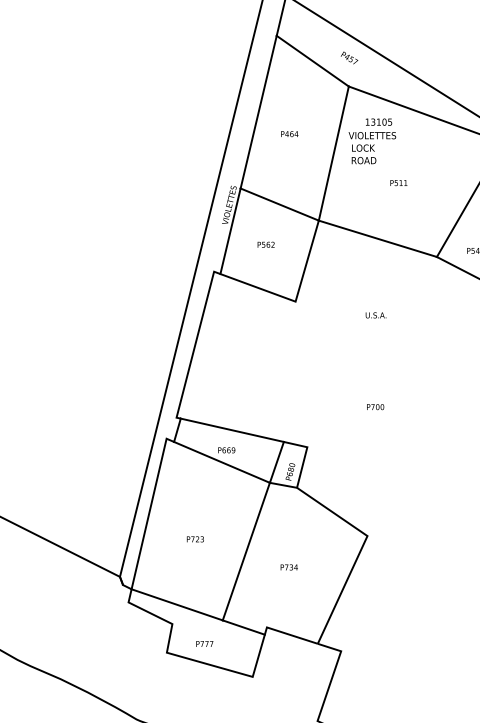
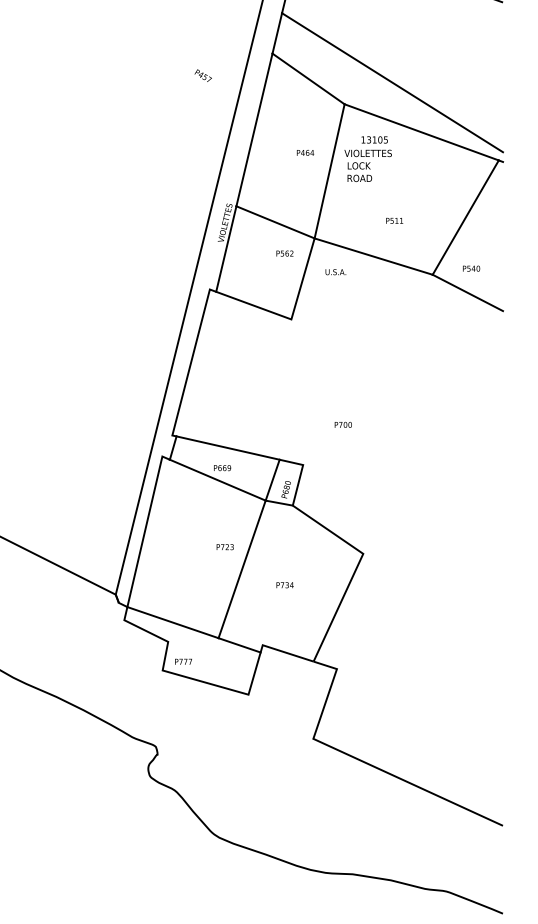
text: (348, 57) -> (202, 75), moved
text: (289, 133) -> (305, 152), moved
text: (398, 182) -> (394, 220), moved
text: (265, 244) -> (284, 253), moved
text: (375, 315) -> (335, 272), moved
text: (374, 406) -> (342, 424), moved
text: (194, 539) -> (224, 547), moved
text: (204, 643) -> (183, 661), moved

